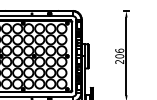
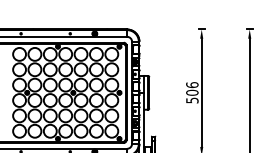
text: (119, 61) -> (192, 100), 206 -> 506

